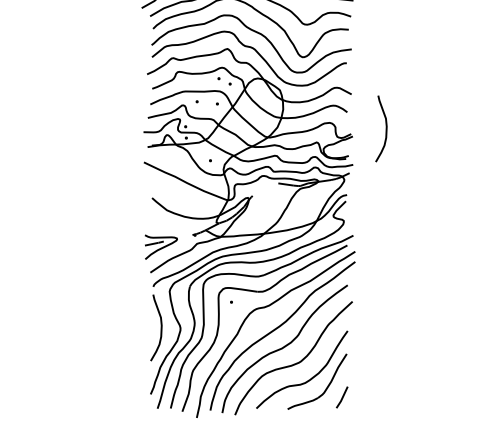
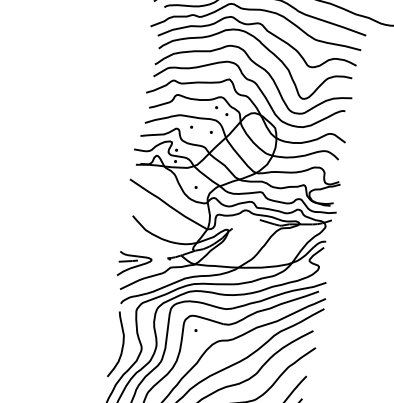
curve: (385, 128) -> (373, 181), removed

